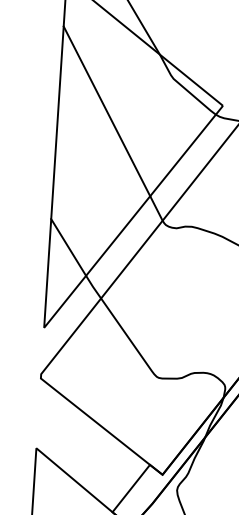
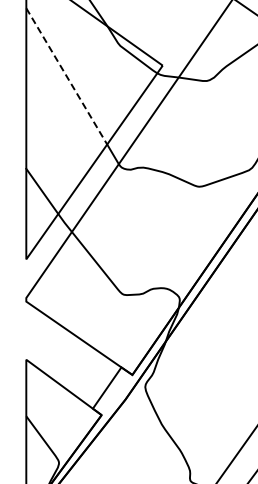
line: (107, 111) -> (67, 76), solid -> dashed

